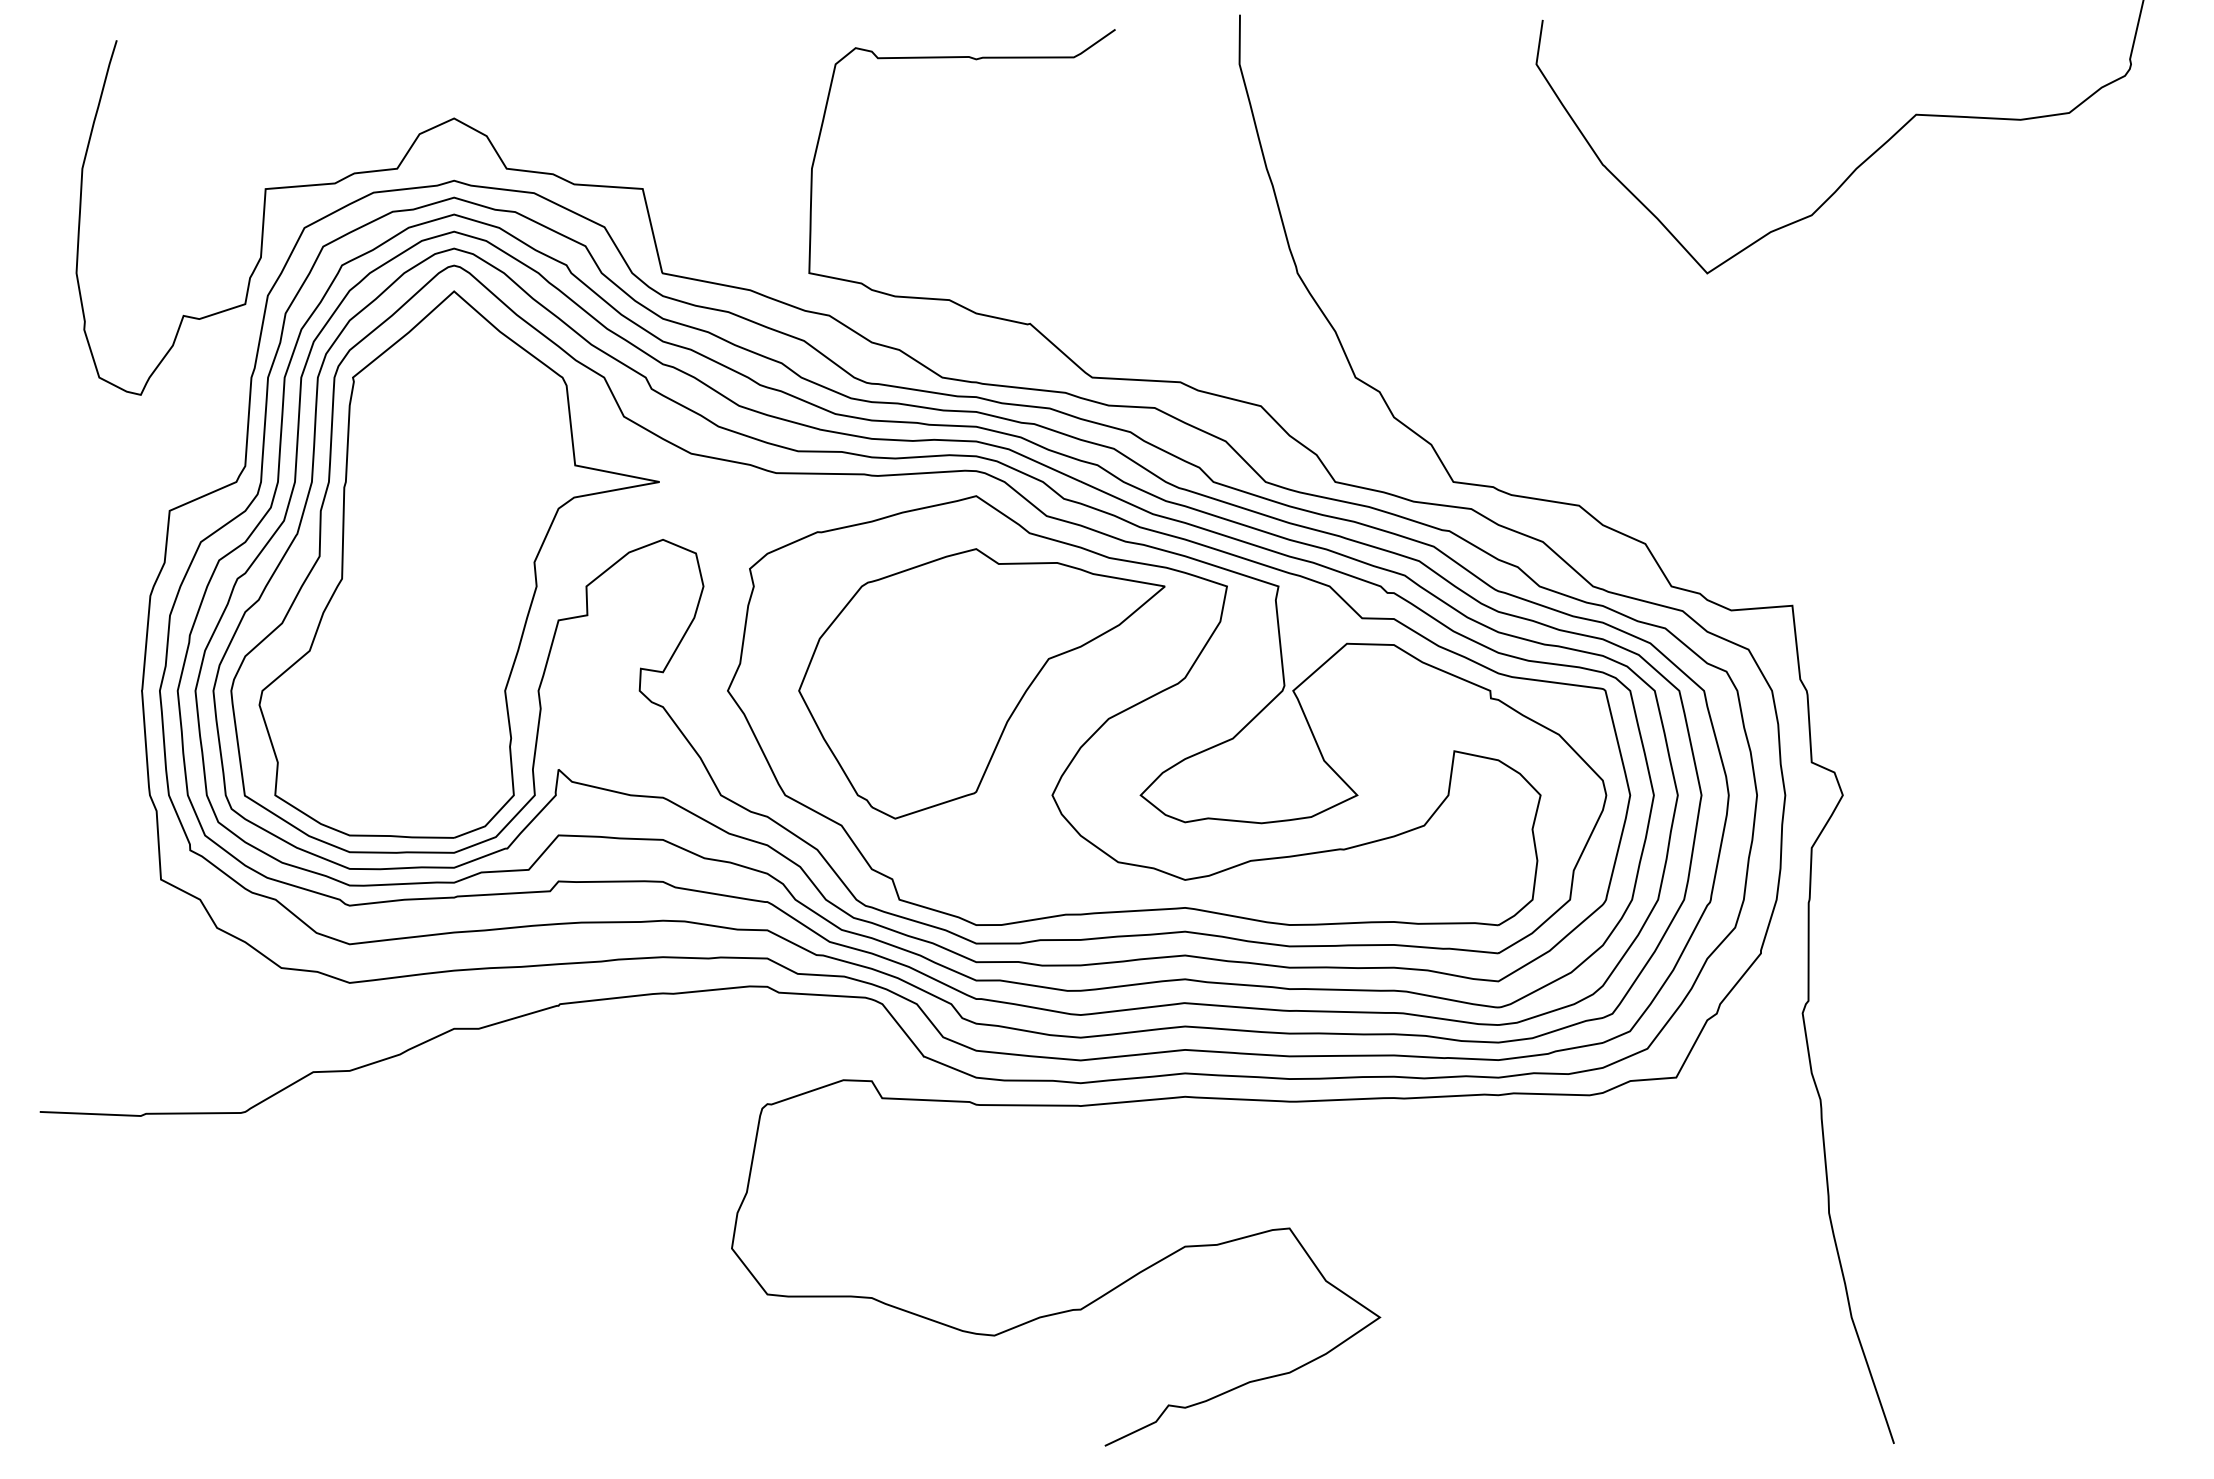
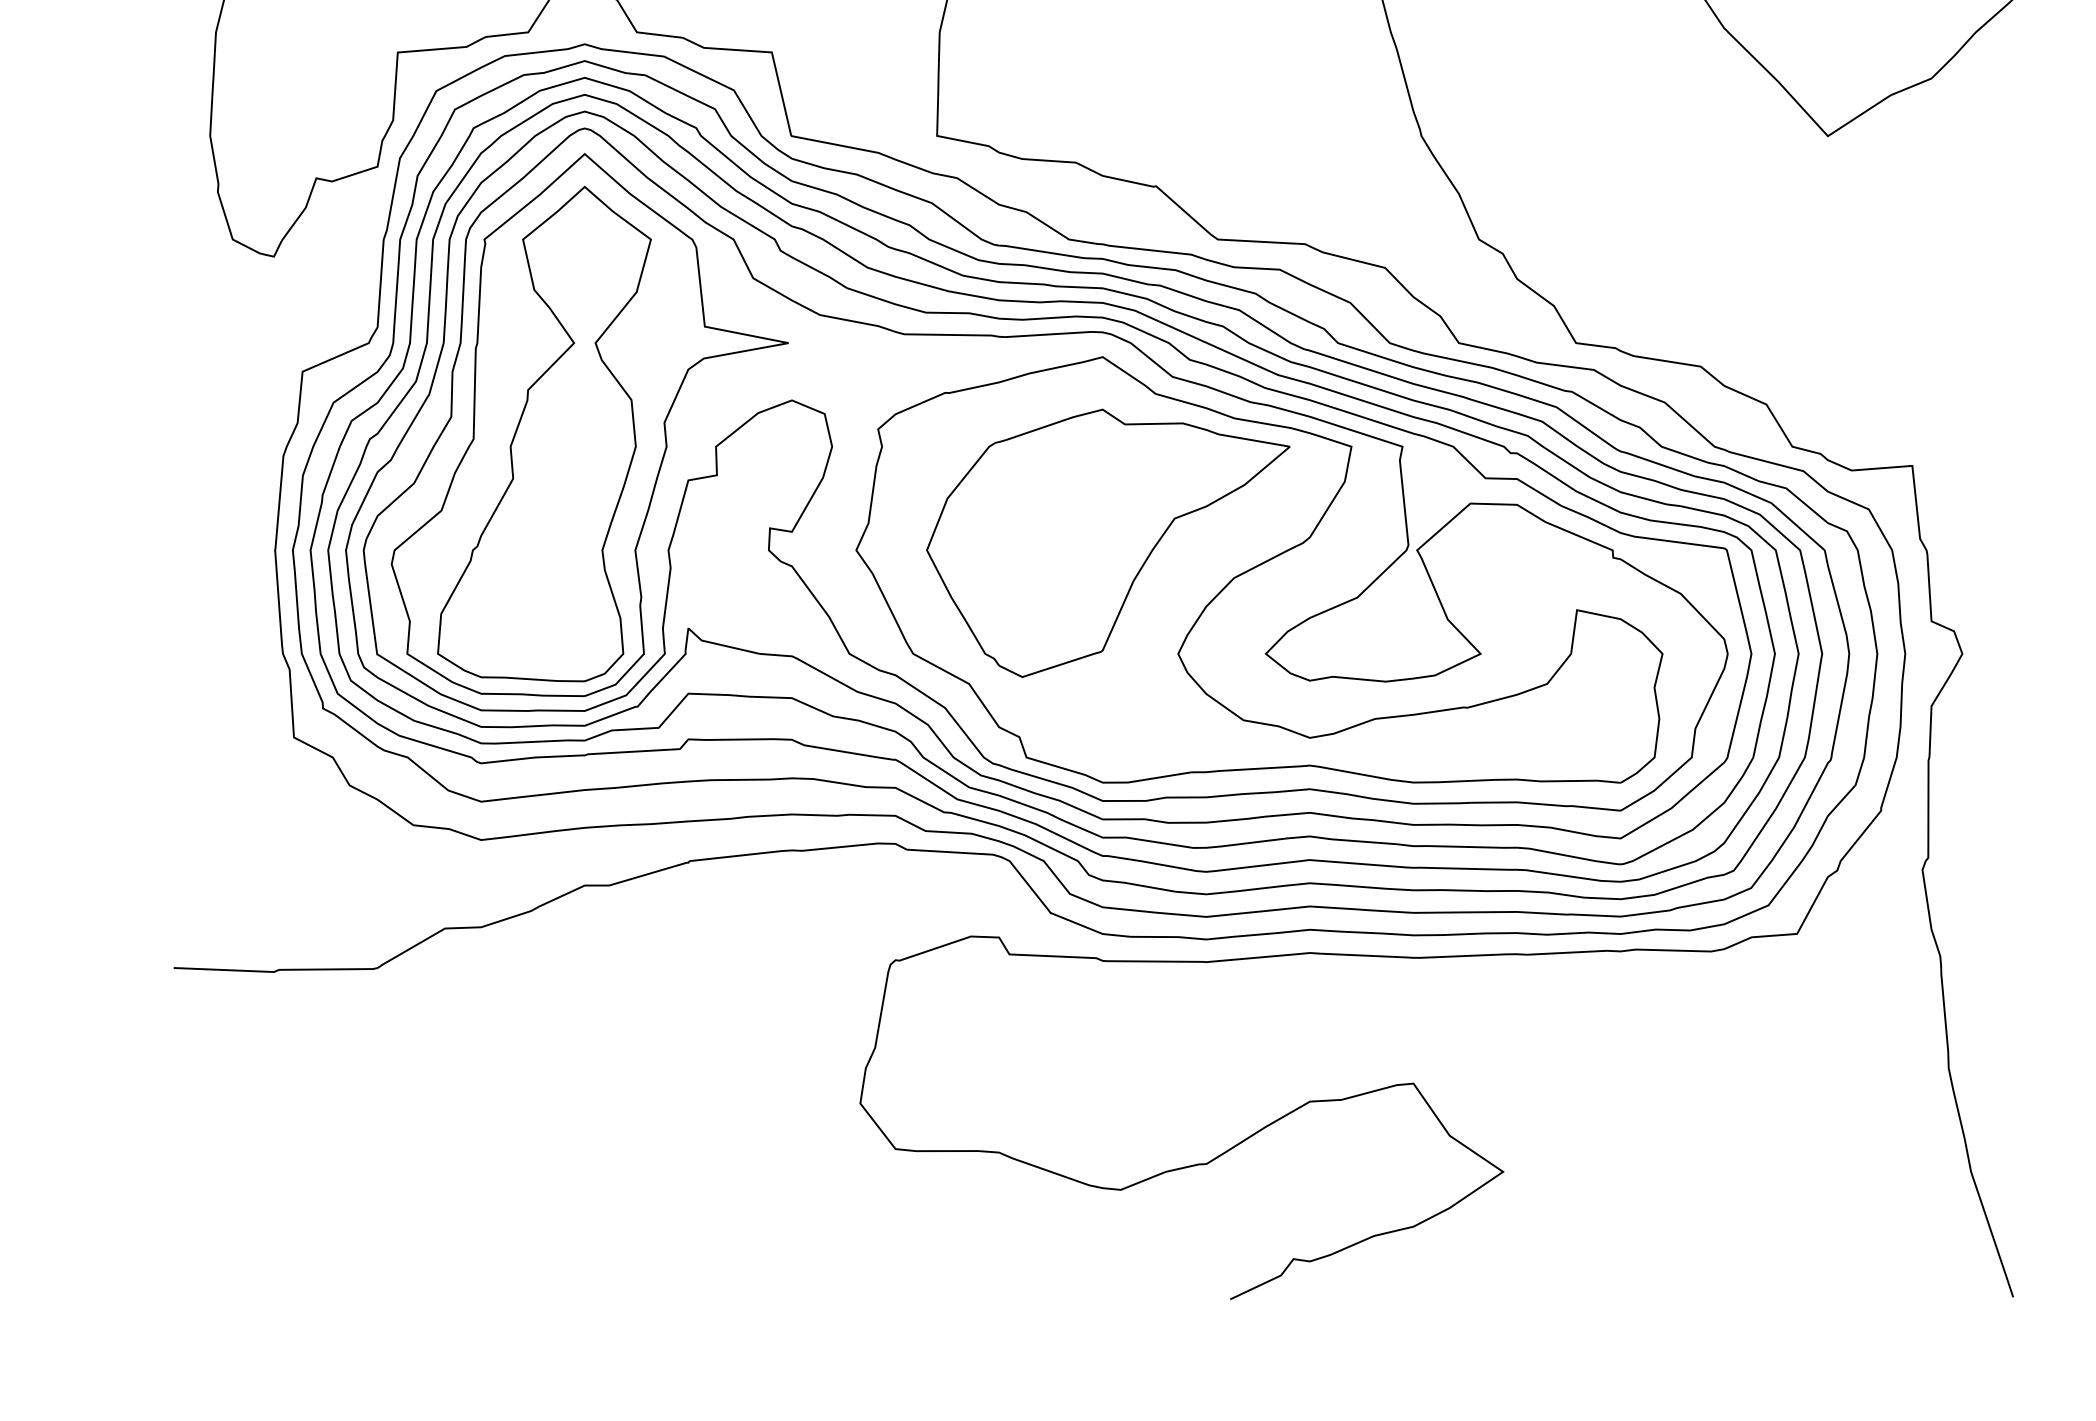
part: (413, 573) -> (544, 433), added

